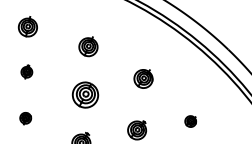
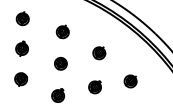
part: (26, 71) -> (21, 48), size x1.67
part: (84, 94) -> (60, 63), size x0.71
part: (26, 118) -> (21, 79), size x1.67
part: (190, 121) -> (130, 81), size x1.67

